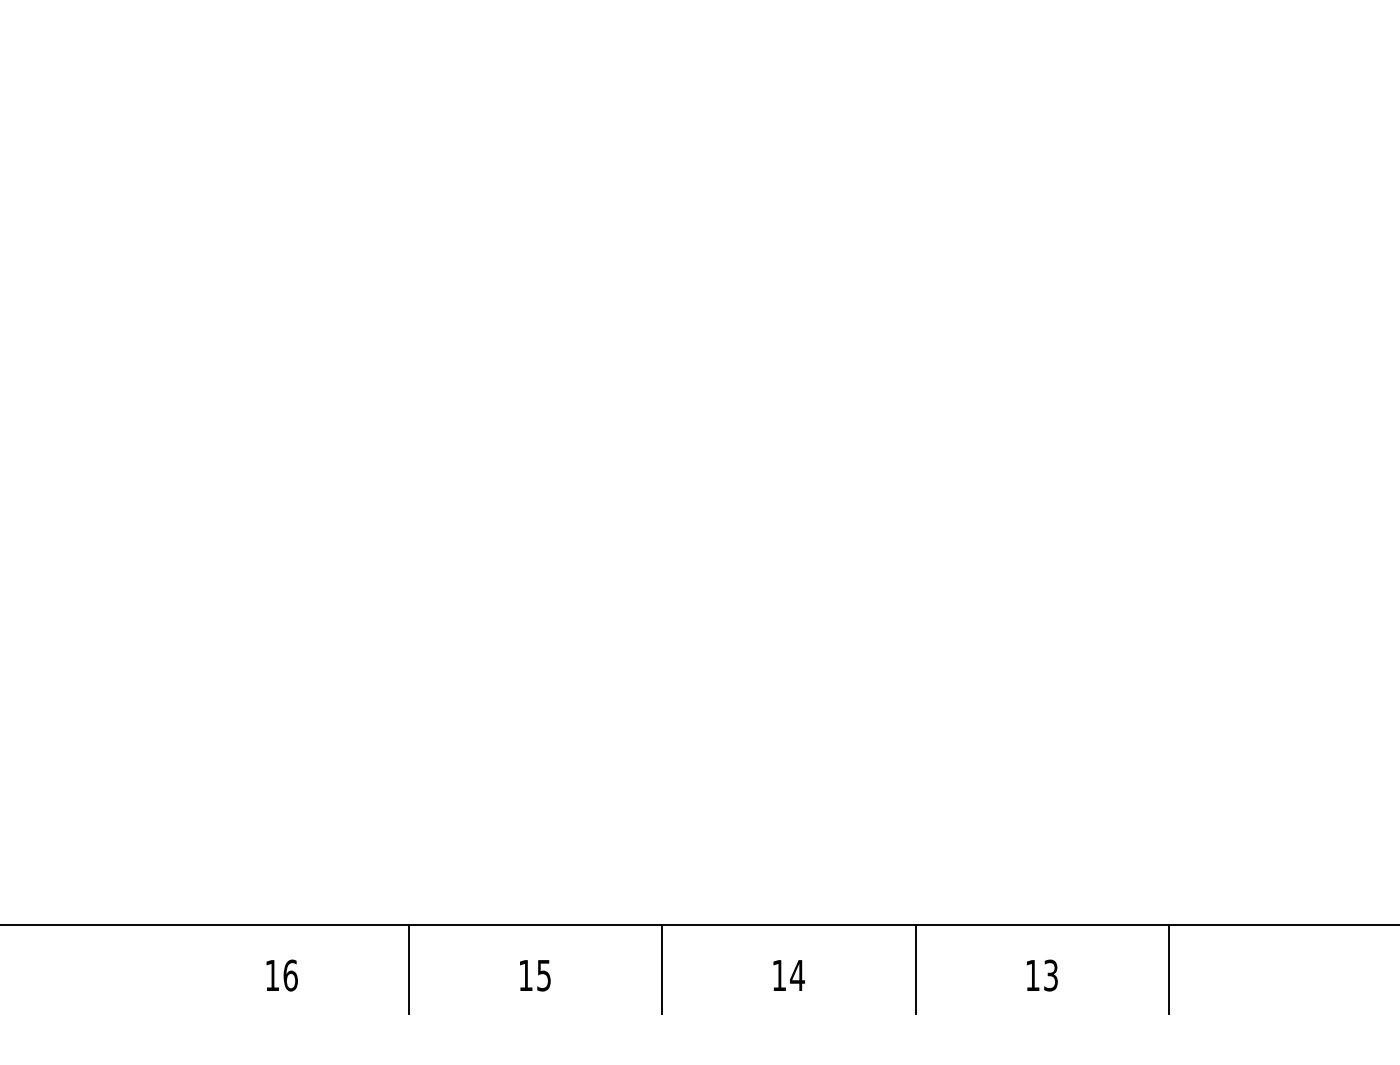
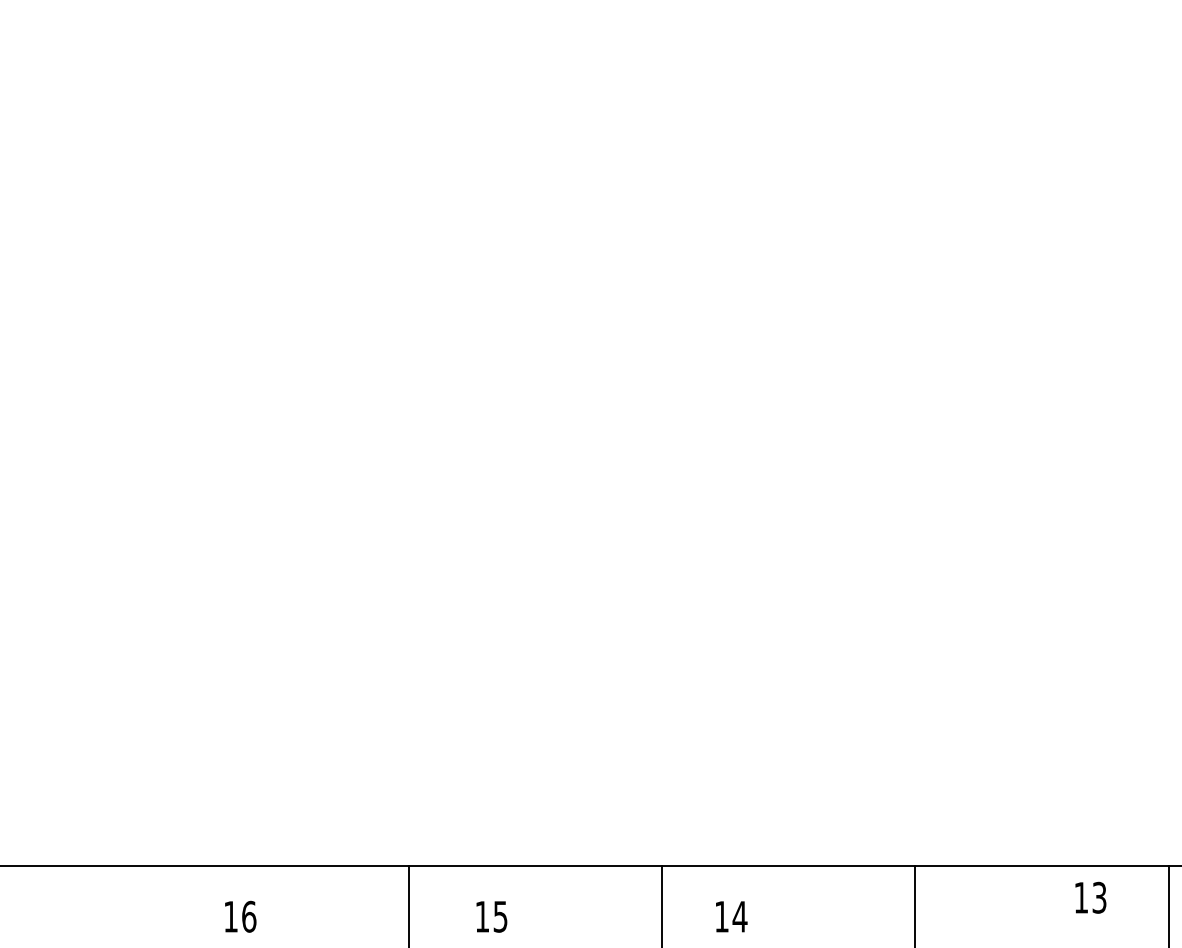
text: (281, 975) -> (240, 916), moved
text: (535, 975) -> (492, 916), moved
text: (788, 975) -> (731, 916), moved
text: (1042, 975) -> (1091, 897), moved

